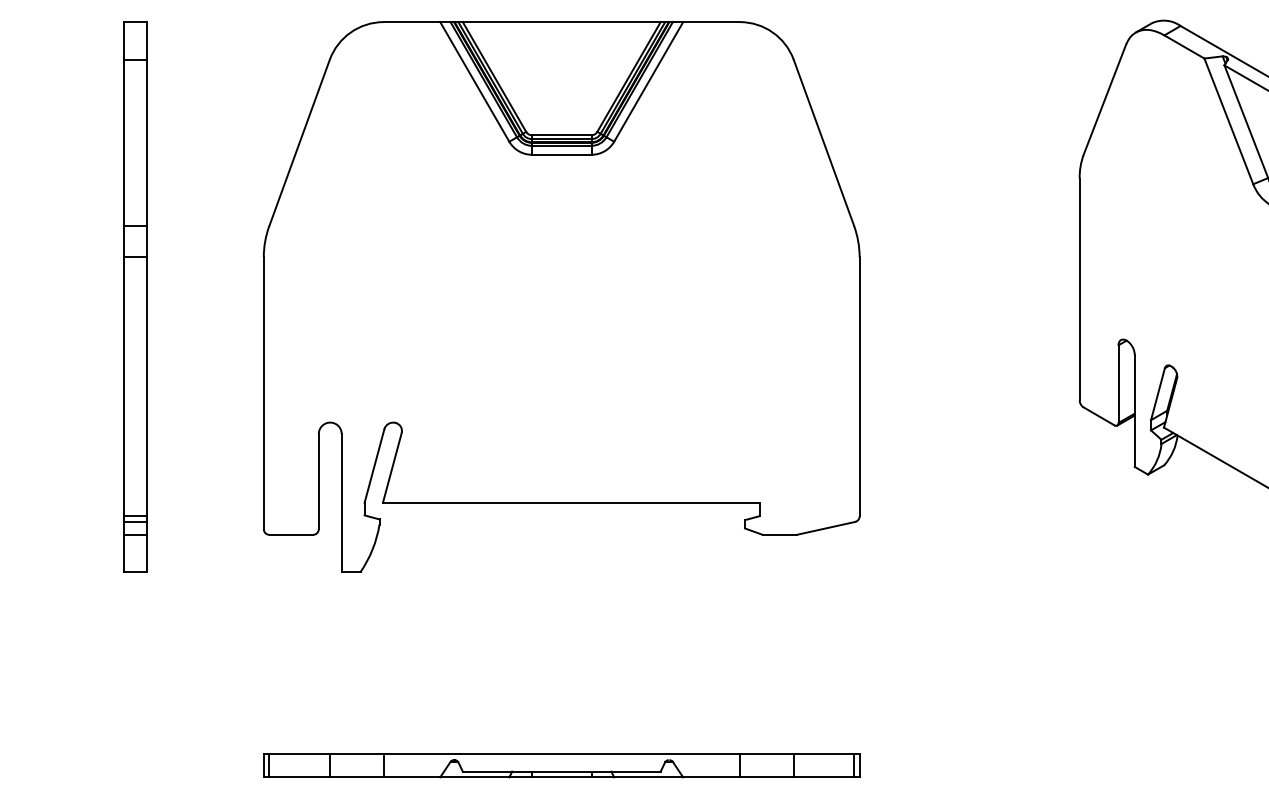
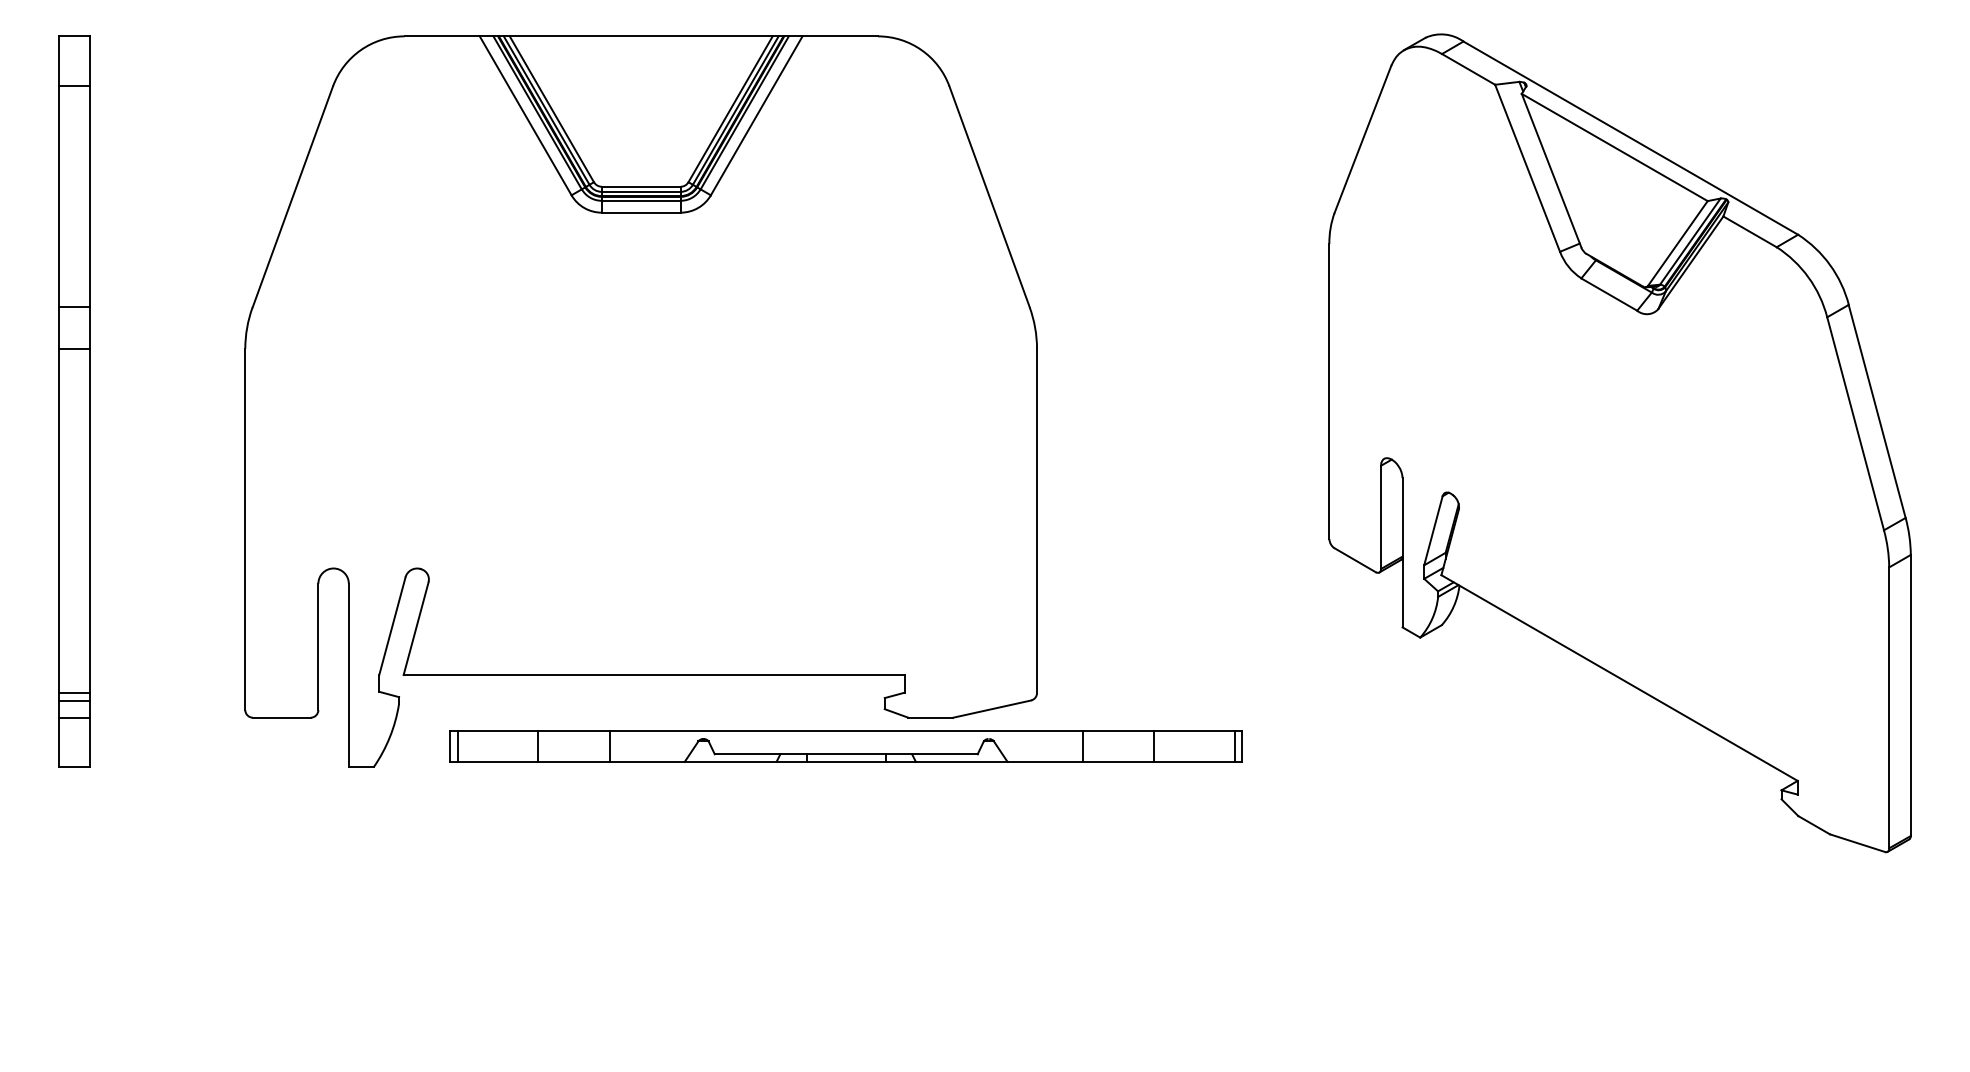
part: (561, 765) -> (845, 746), moved

